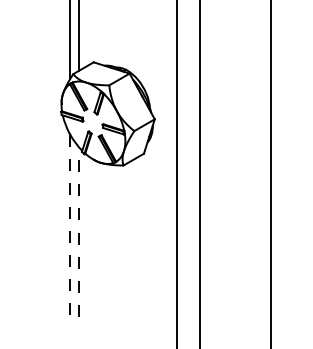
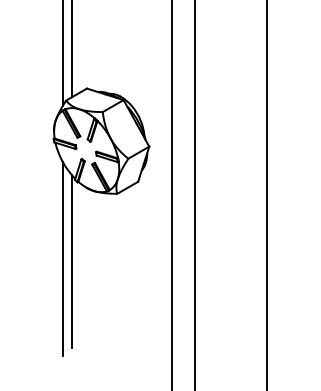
line: (69, 229) -> (62, 259), dashed -> solid
line: (78, 231) -> (71, 261), dashed -> solid

